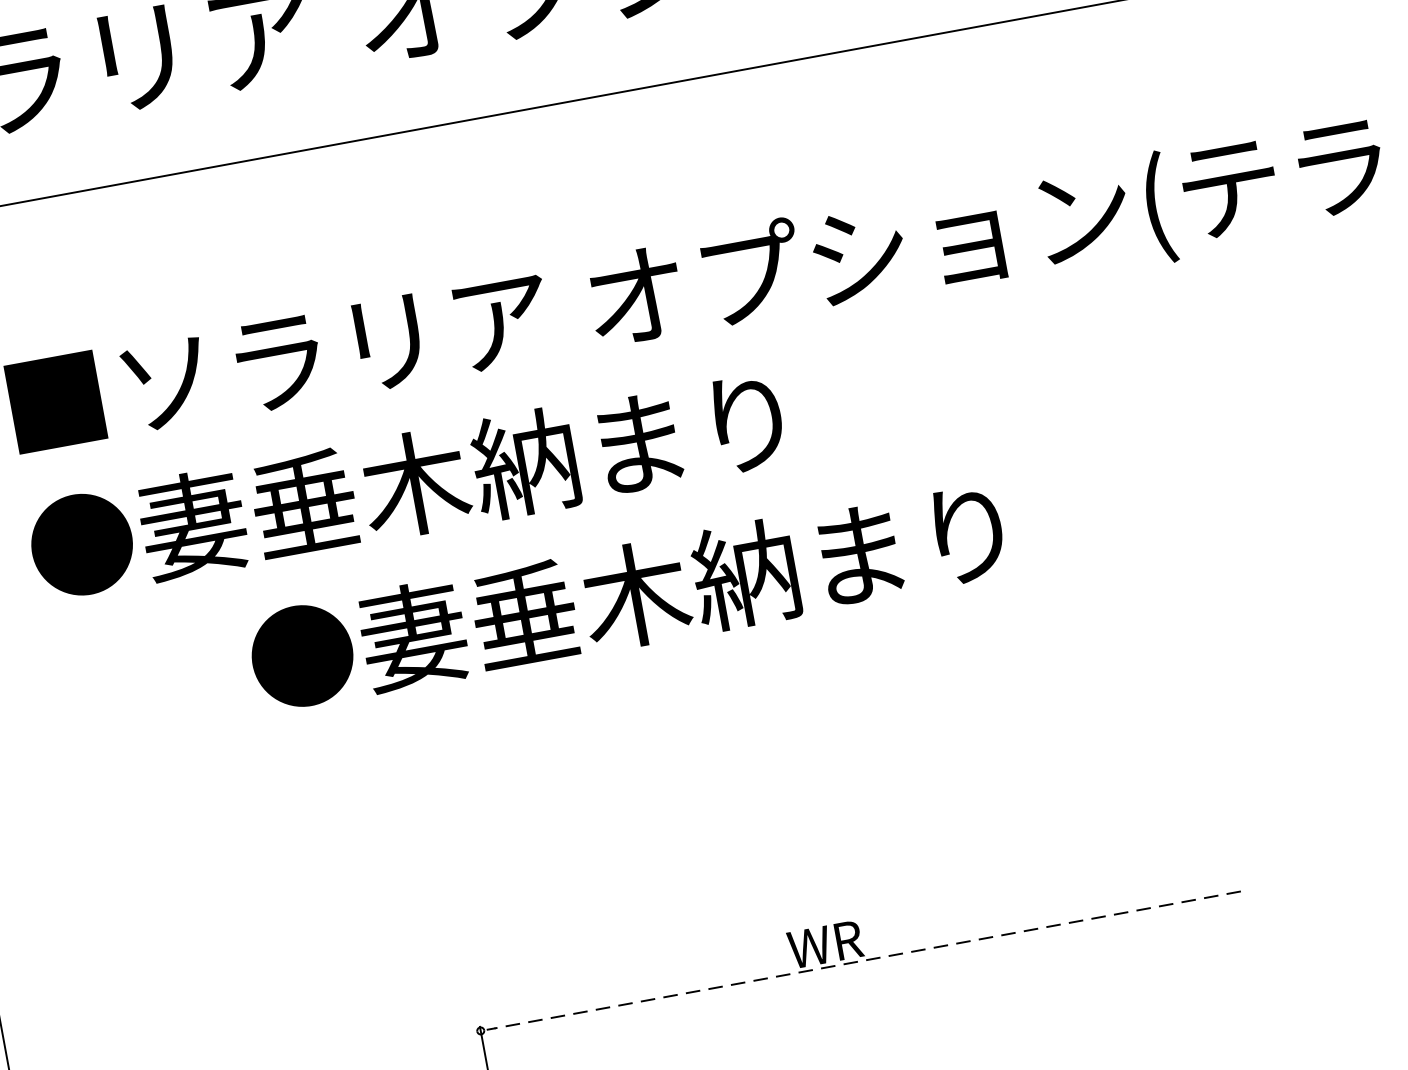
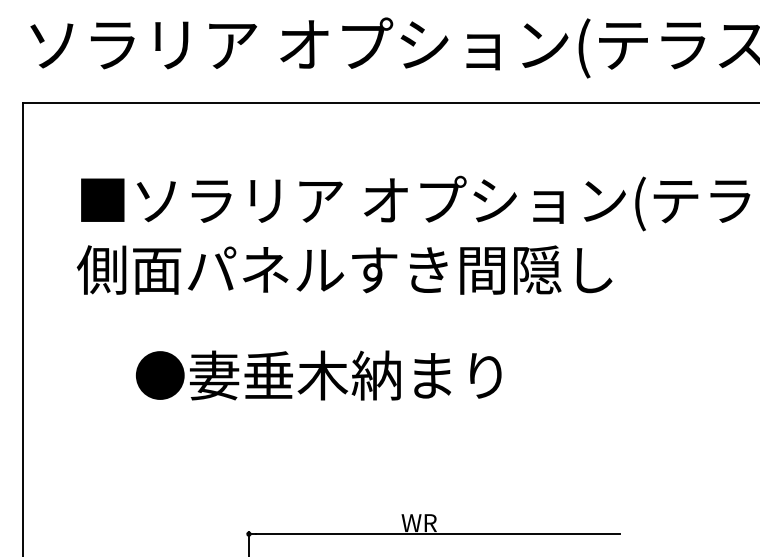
text: (577, 453) -> (344, 269), ●妻垂木納まり -> 側面パネルすき間隠し
text: (626, 596) -> (318, 375), moved
line: (867, 960) -> (437, 534), dashed -> solid

